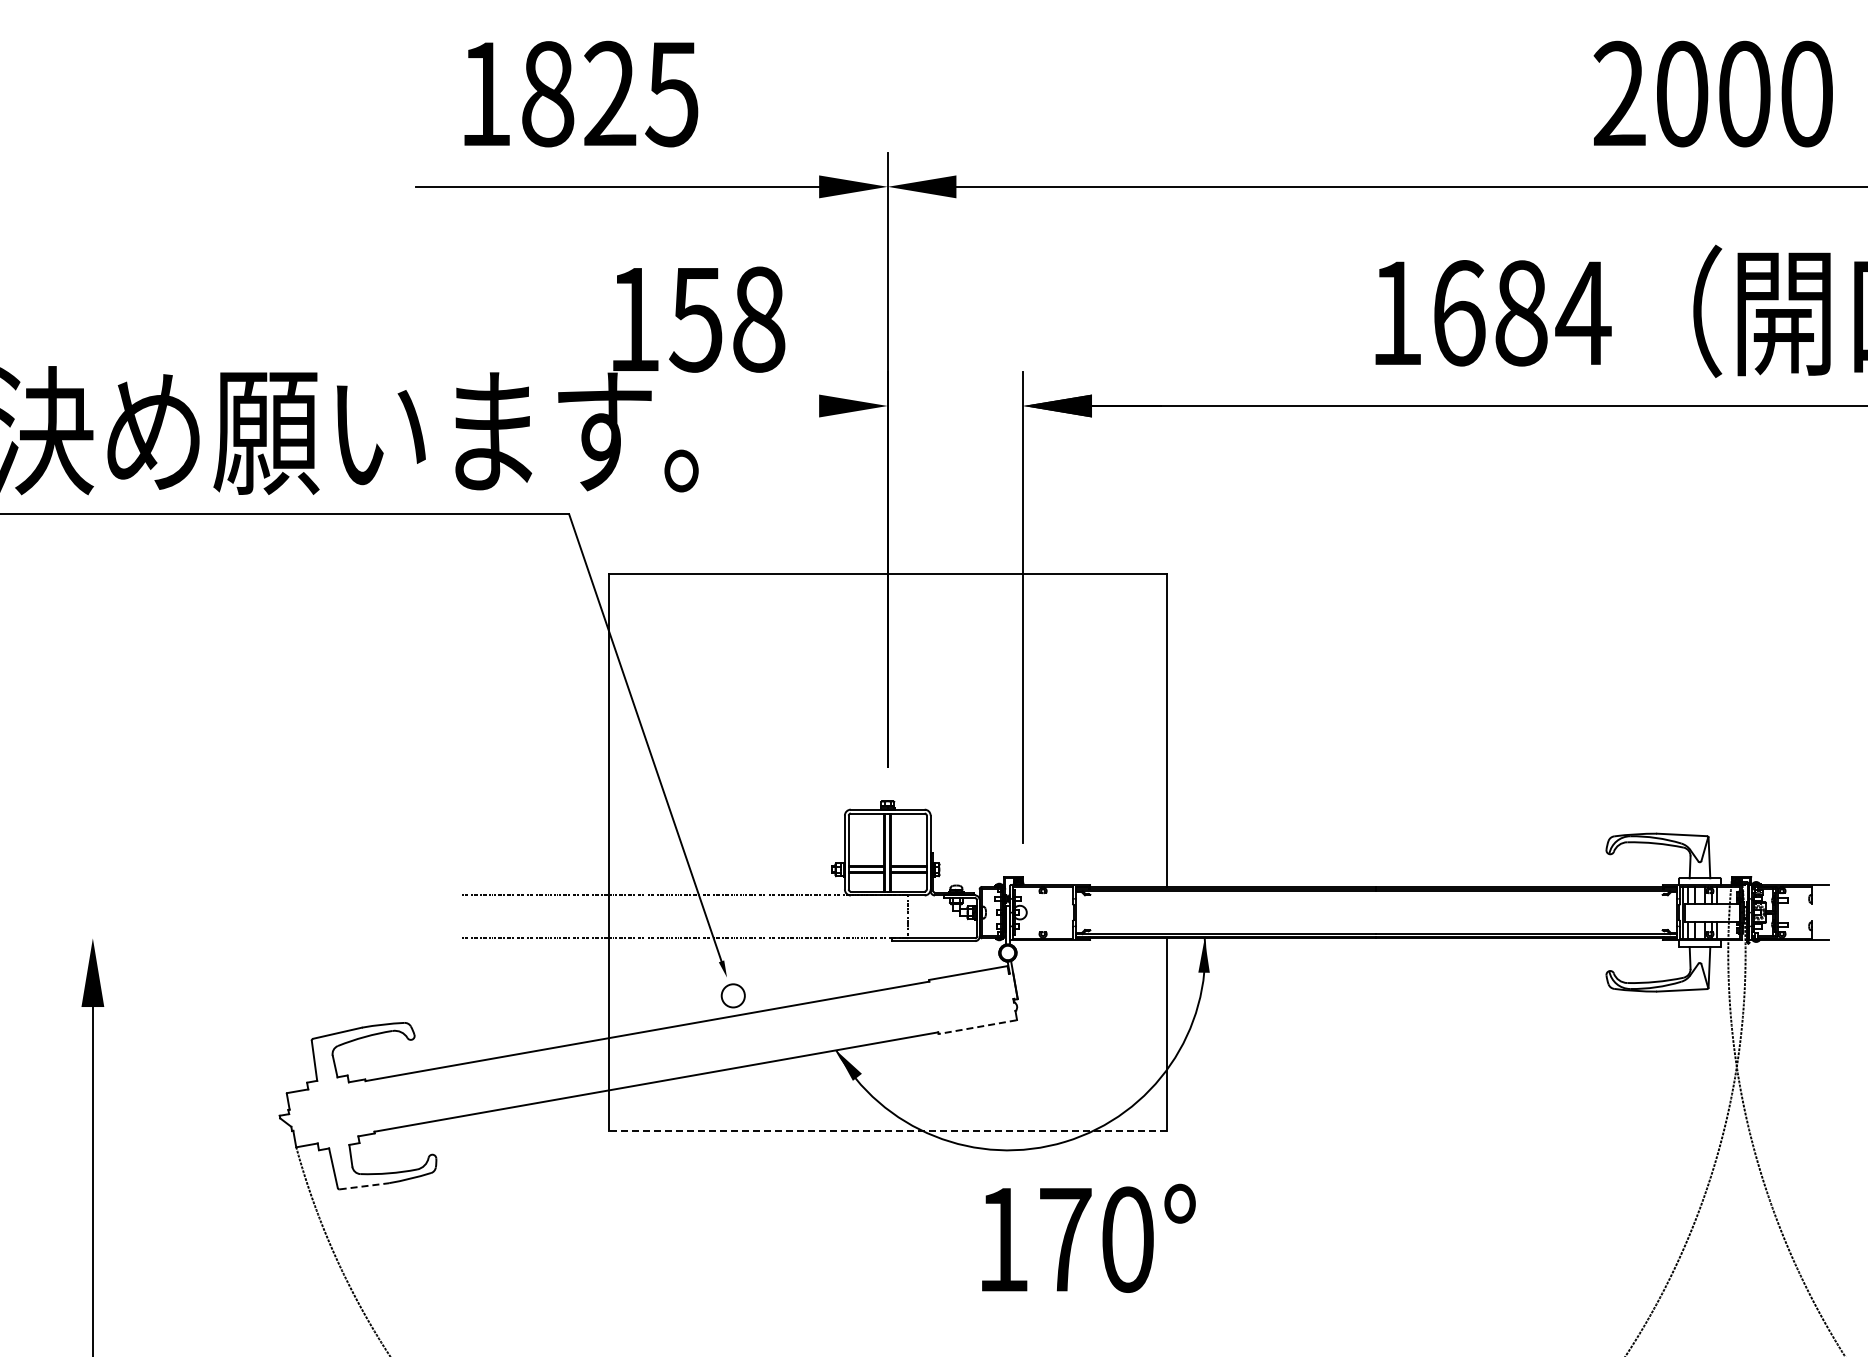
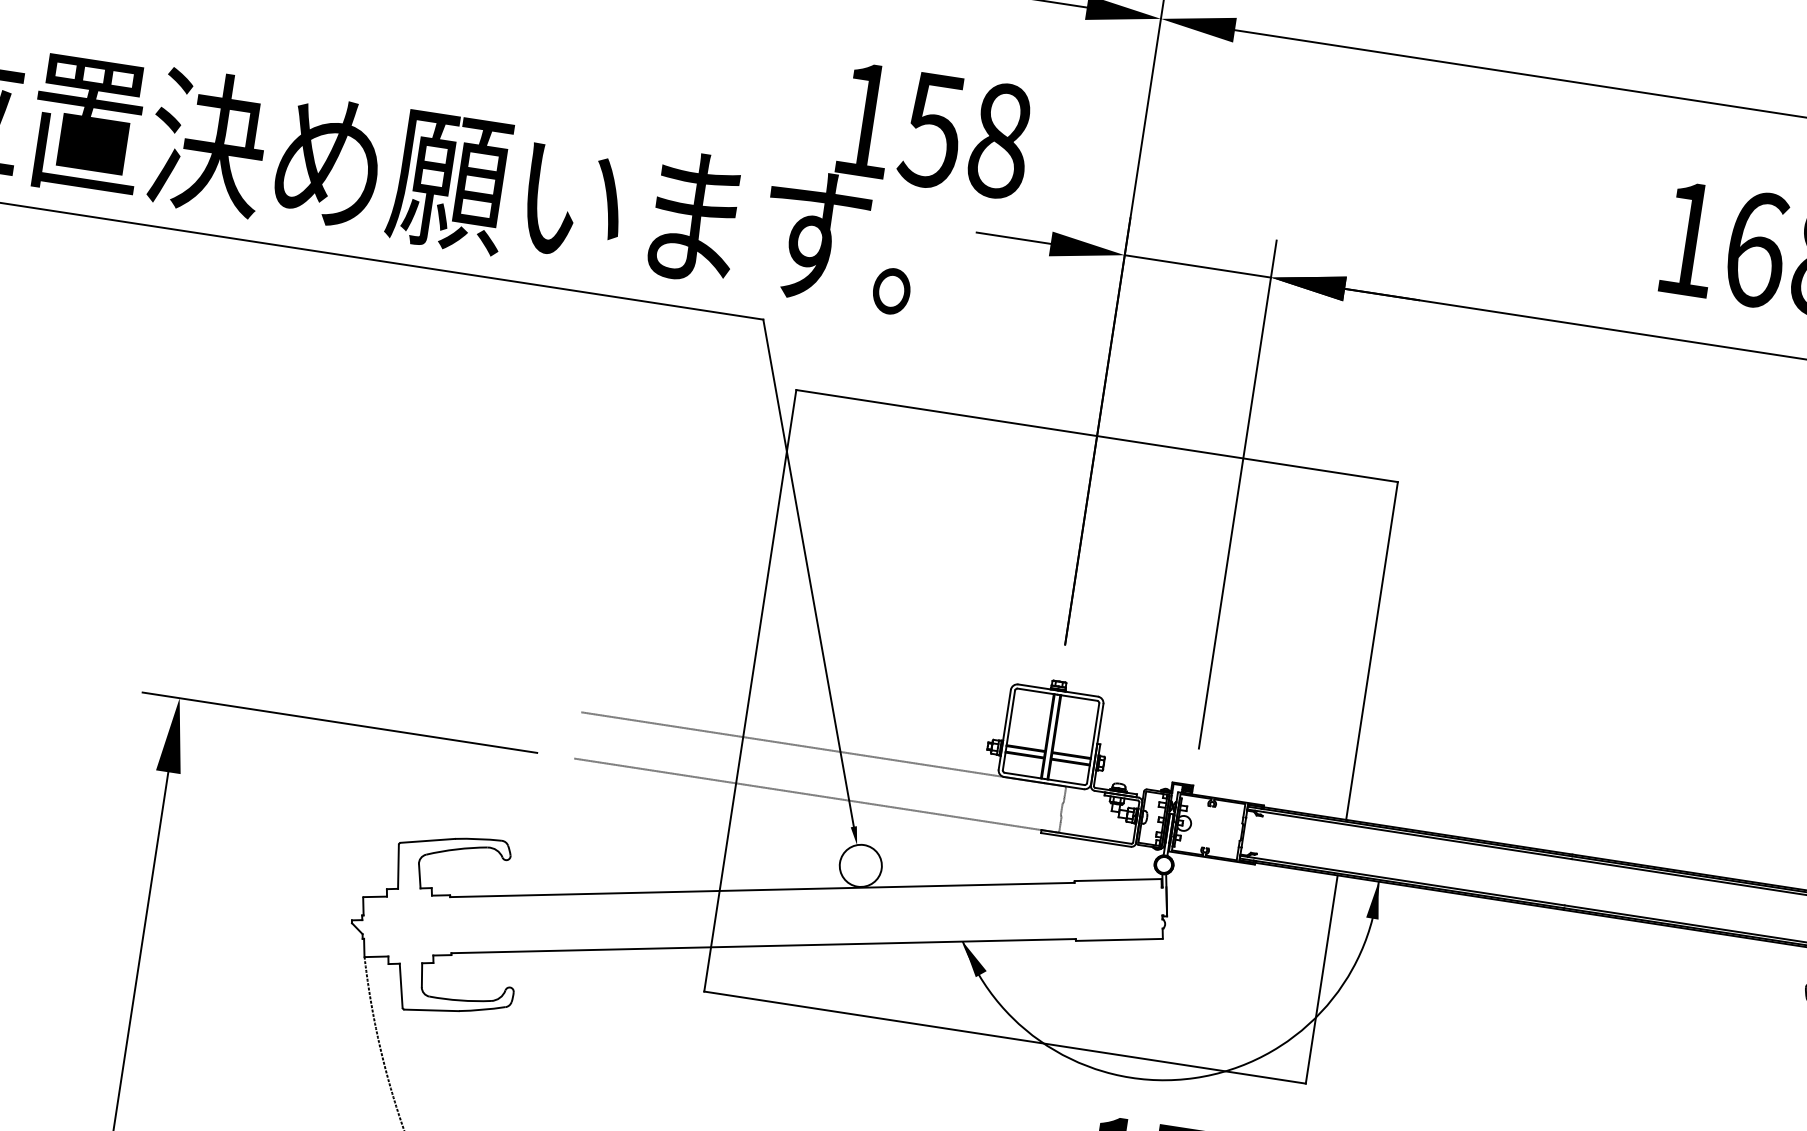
line: (784, 406) -> (1013, 238), added
line: (955, 406) -> (1197, 266), added
line: (241, 938) -> (339, 722), added
circle: (733, 995) -> (861, 865), size x1.67
line: (977, 1027) -> (1118, 940), dashed -> solid
line: (887, 1131) -> (1004, 1037), dashed -> solid
line: (364, 1186) -> (431, 1010), dashed -> solid

